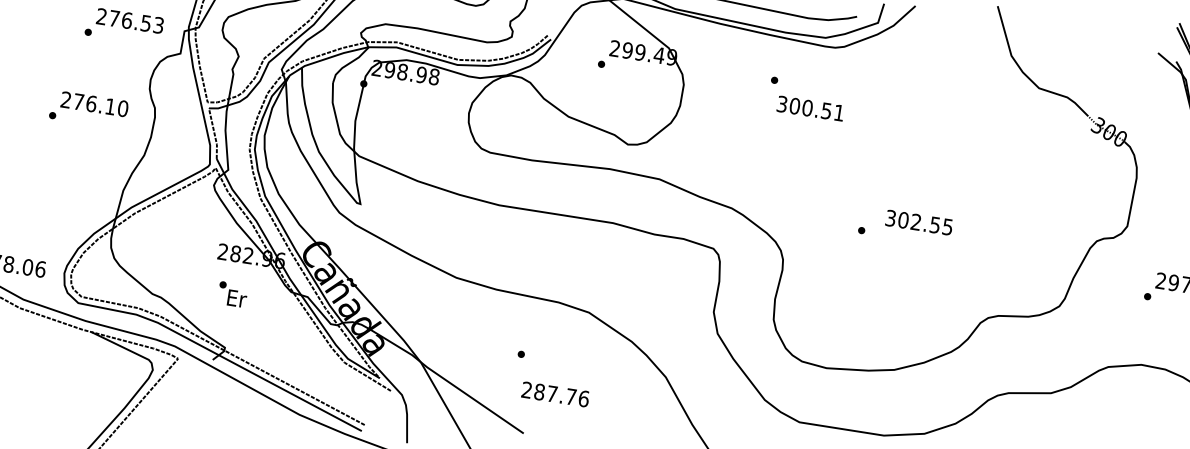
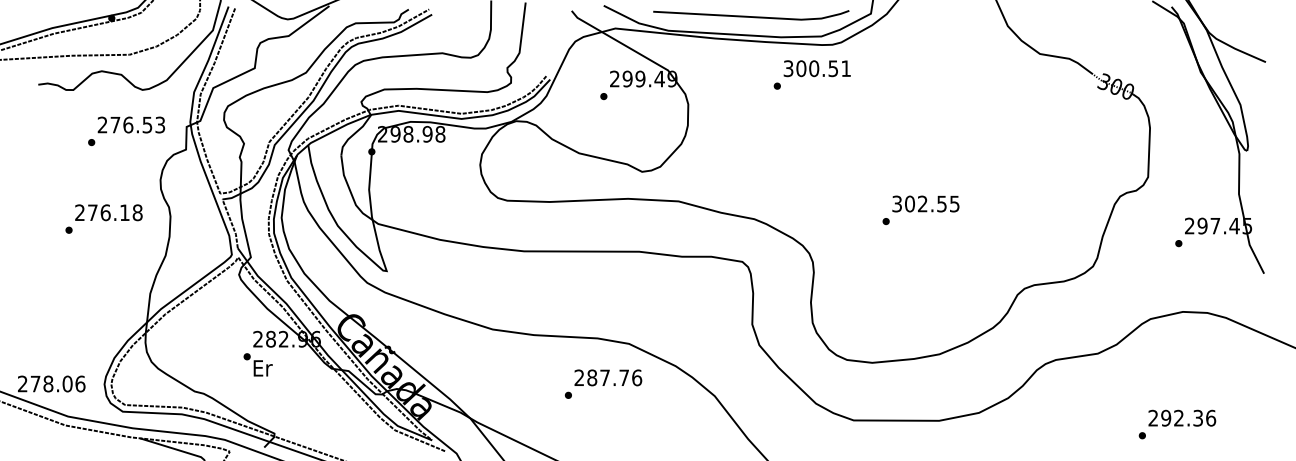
text: (122, 108) -> (137, 212), 276.10 -> 276.18
text: (809, 108) -> (816, 68), moved
text: (918, 222) -> (925, 203), moved
text: (232, 294) -> (257, 364), moved
text: (555, 394) -> (608, 377), moved

